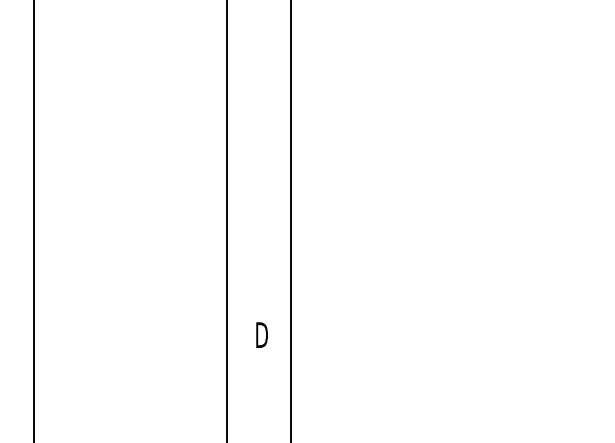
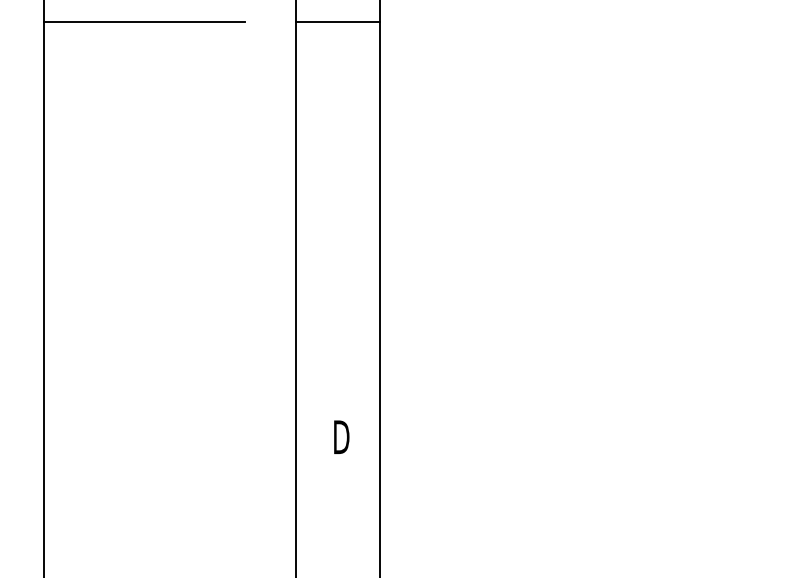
line: (110, 17) -> (143, 22), added
line: (258, 17) -> (337, 22), added

